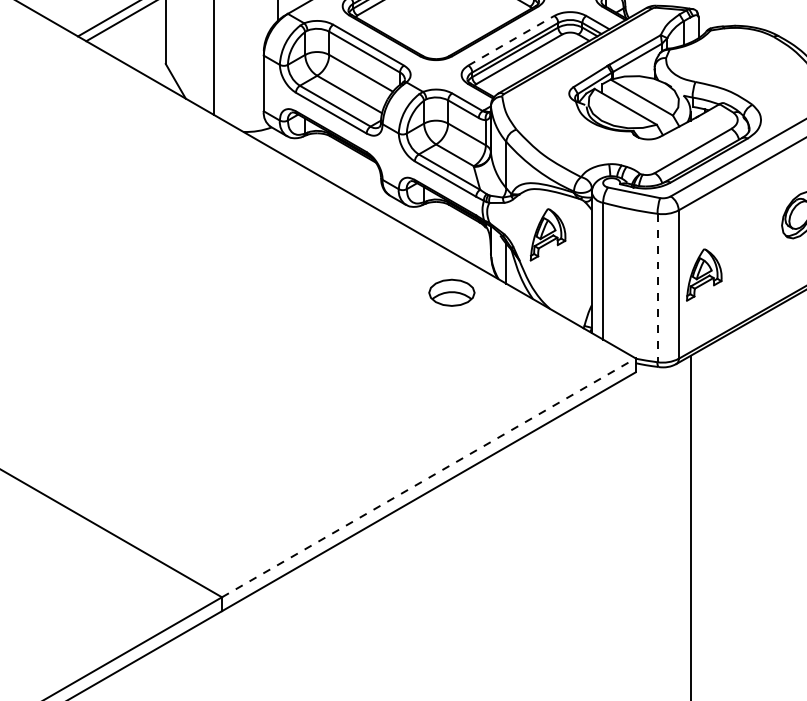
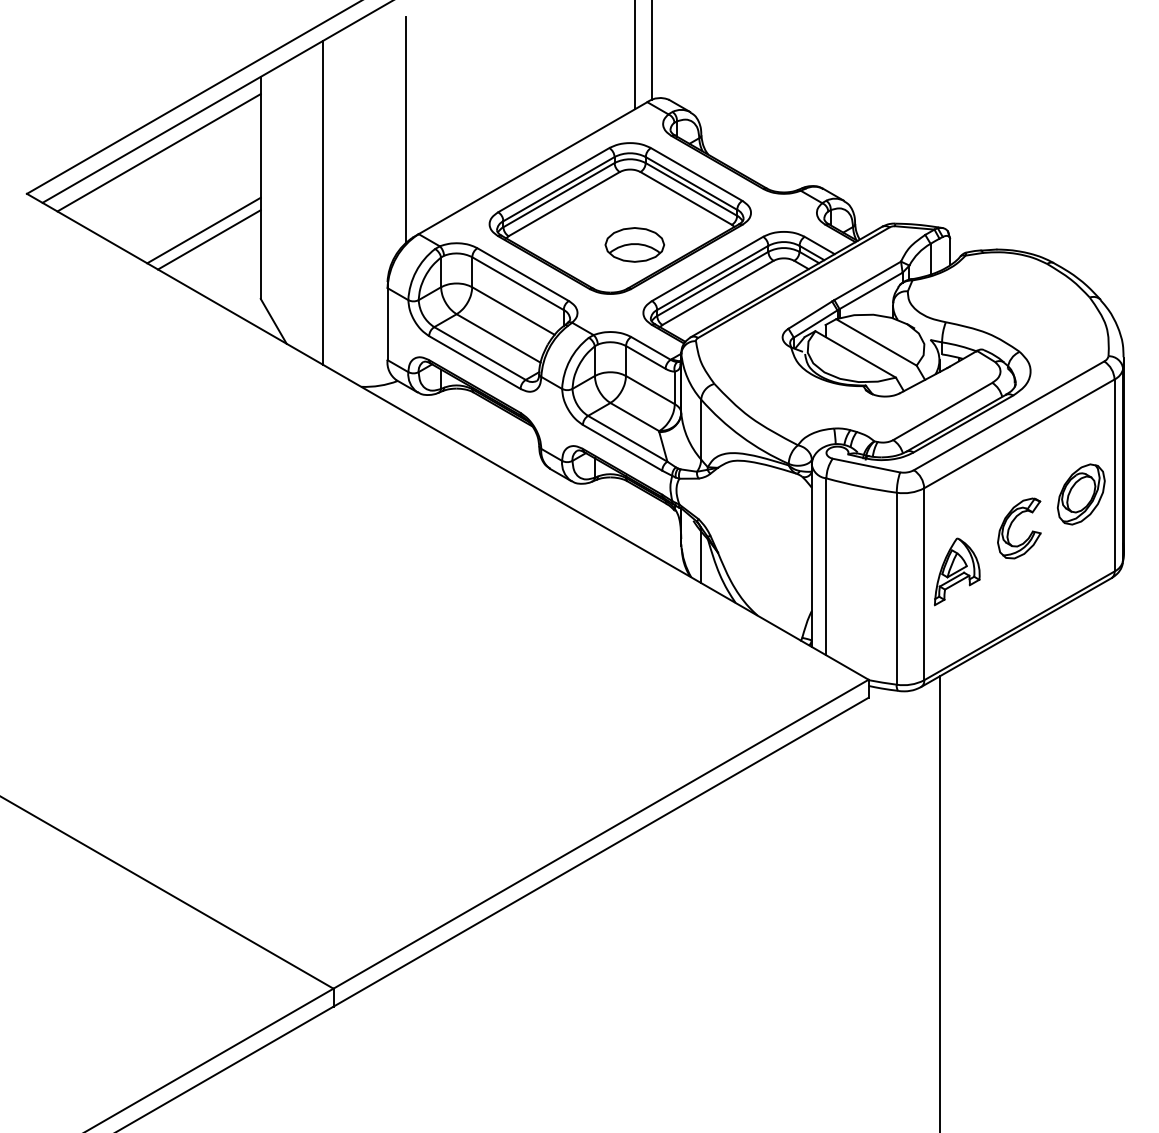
line: (511, 40) -> (708, 268), dashed -> solid
part: (548, 234) -> (755, 519), removed
part: (746, 239) -> (1011, 525), added
line: (657, 287) -> (896, 588), dashed -> solid
part: (451, 292) -> (634, 244), moved
line: (429, 478) -> (601, 834), dashed -> solid

